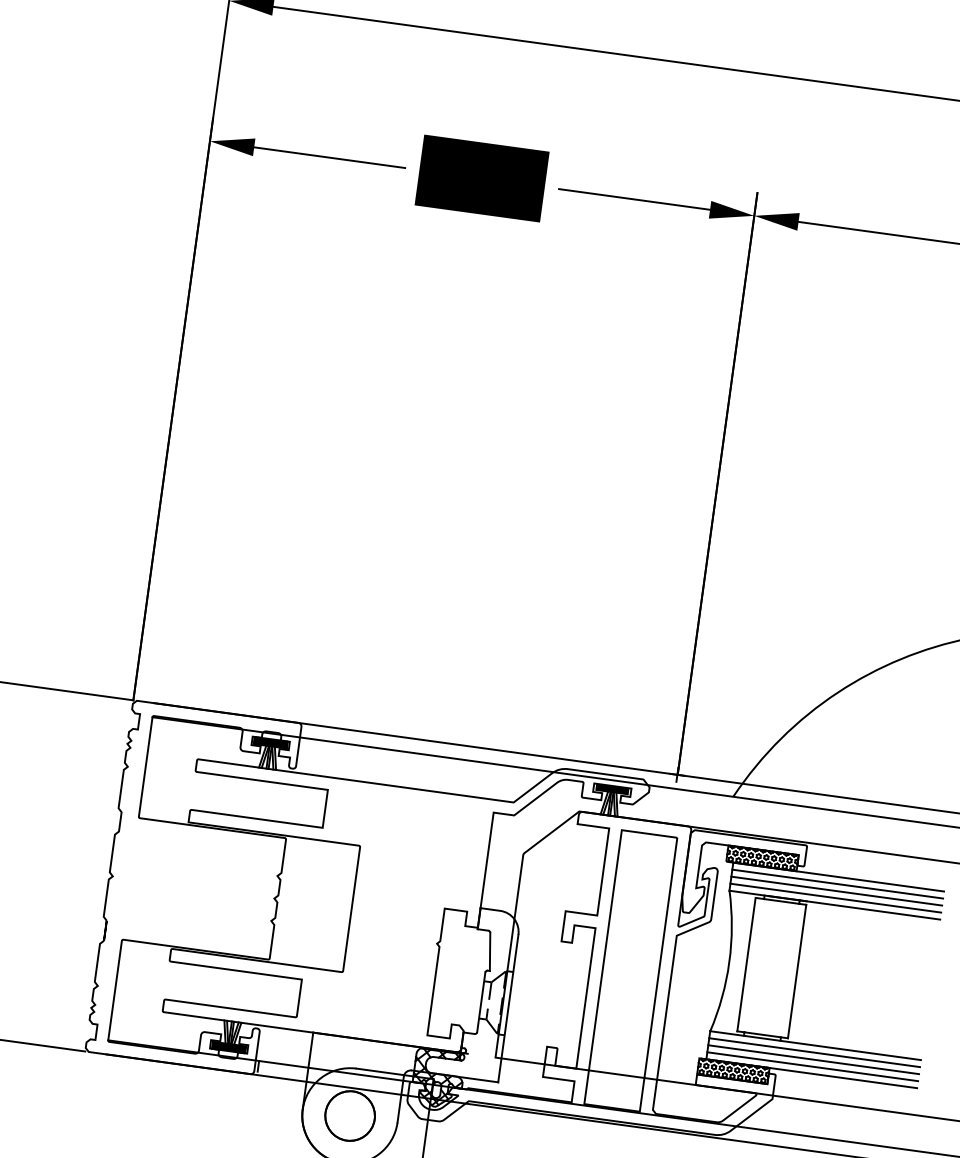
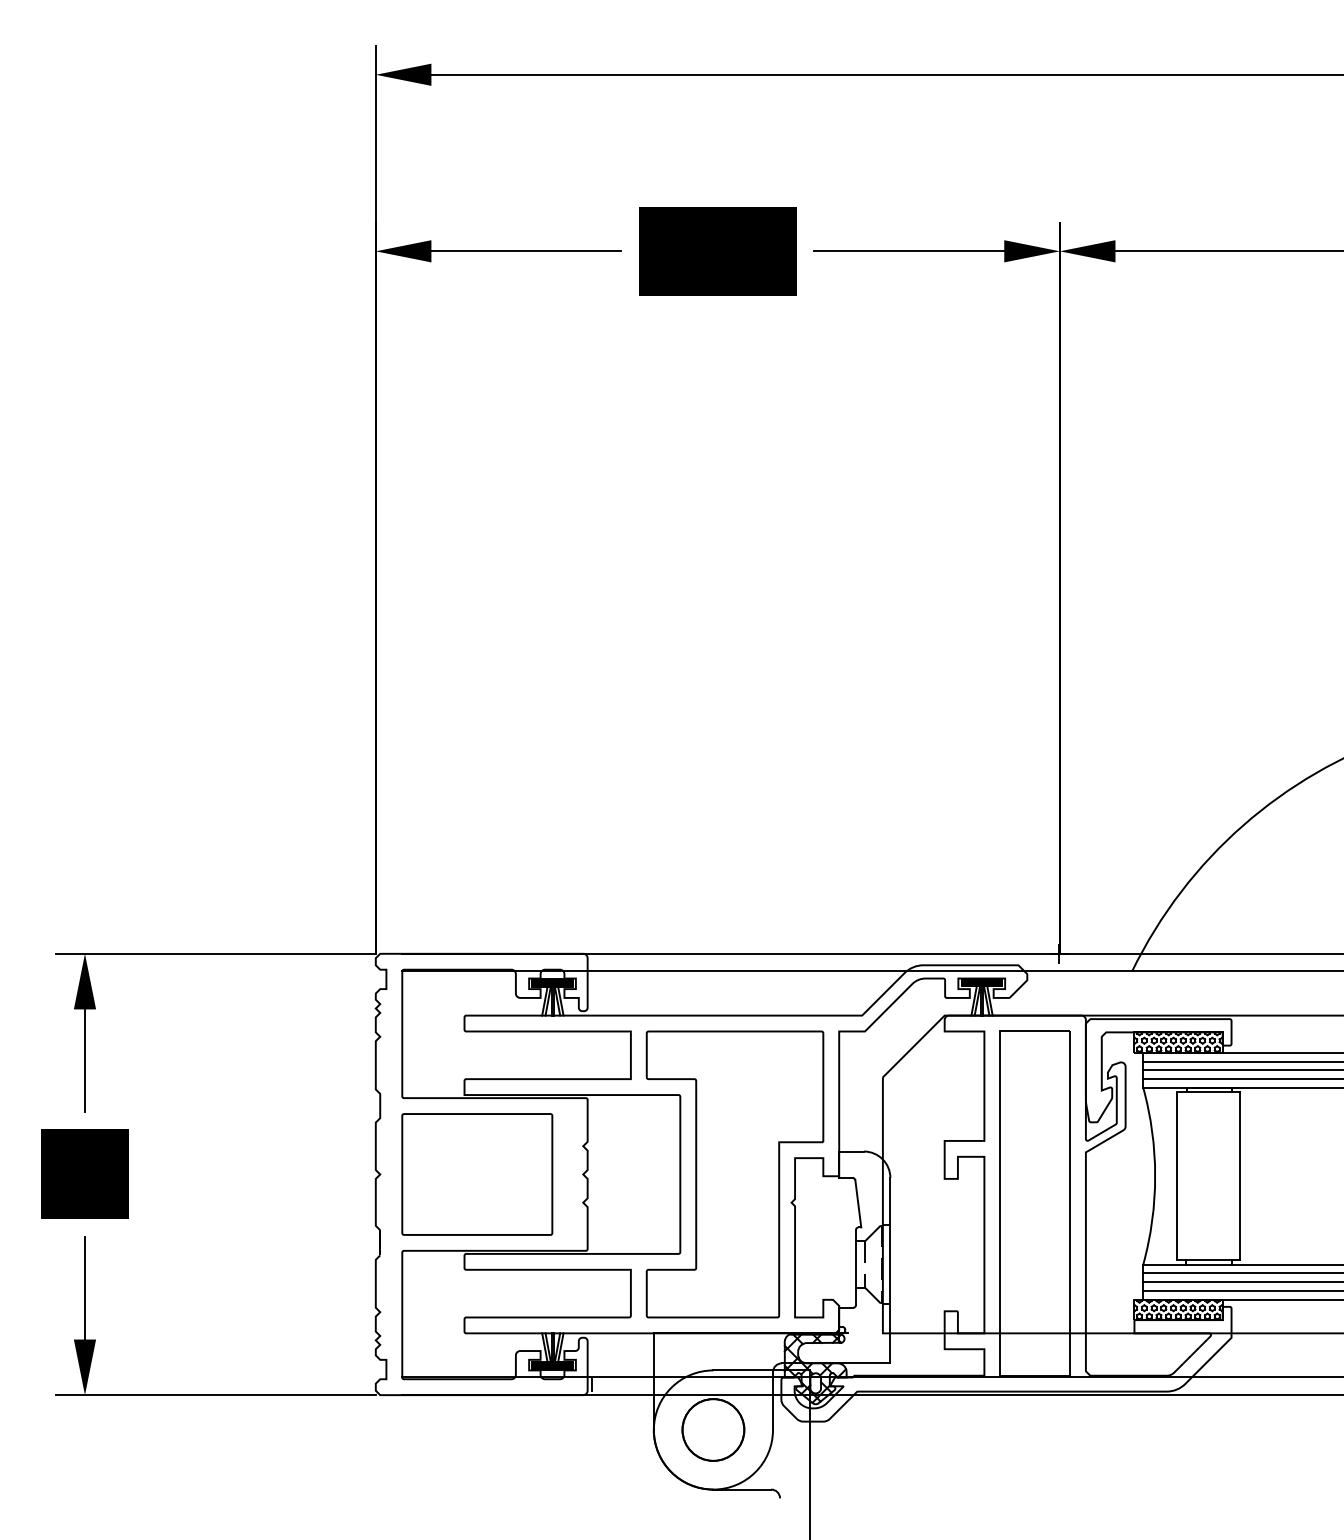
part: (190, 887) -> (477, 1174), added
part: (394, 915) -> (734, 1174), added

